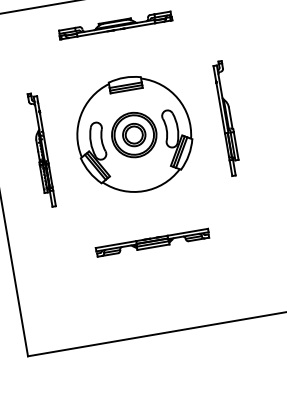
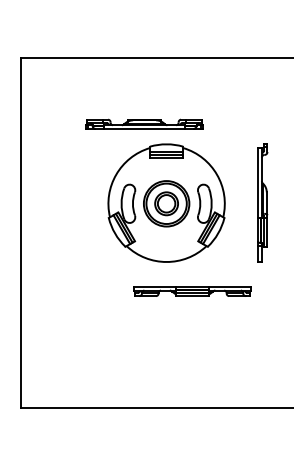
part: (115, 24) -> (144, 123), moved
part: (41, 149) -> (70, 202), removed
part: (152, 242) -> (192, 291), moved

